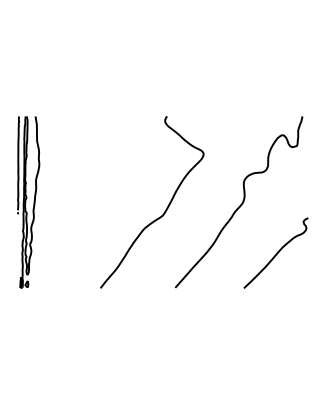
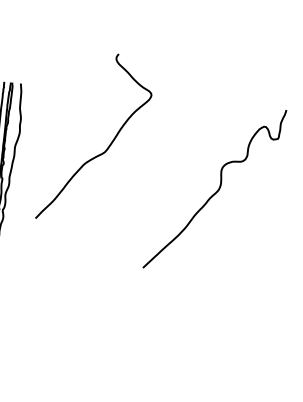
curve: (165, 209) -> (108, 146), moved
curve: (276, 252) -> (247, 242), removed

